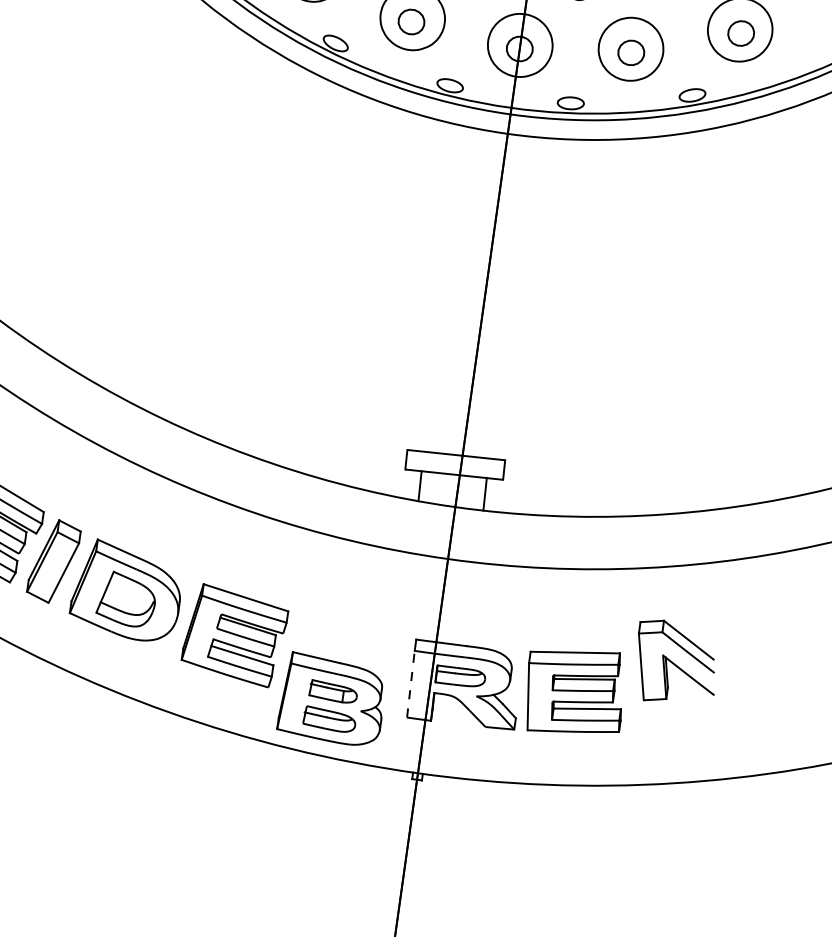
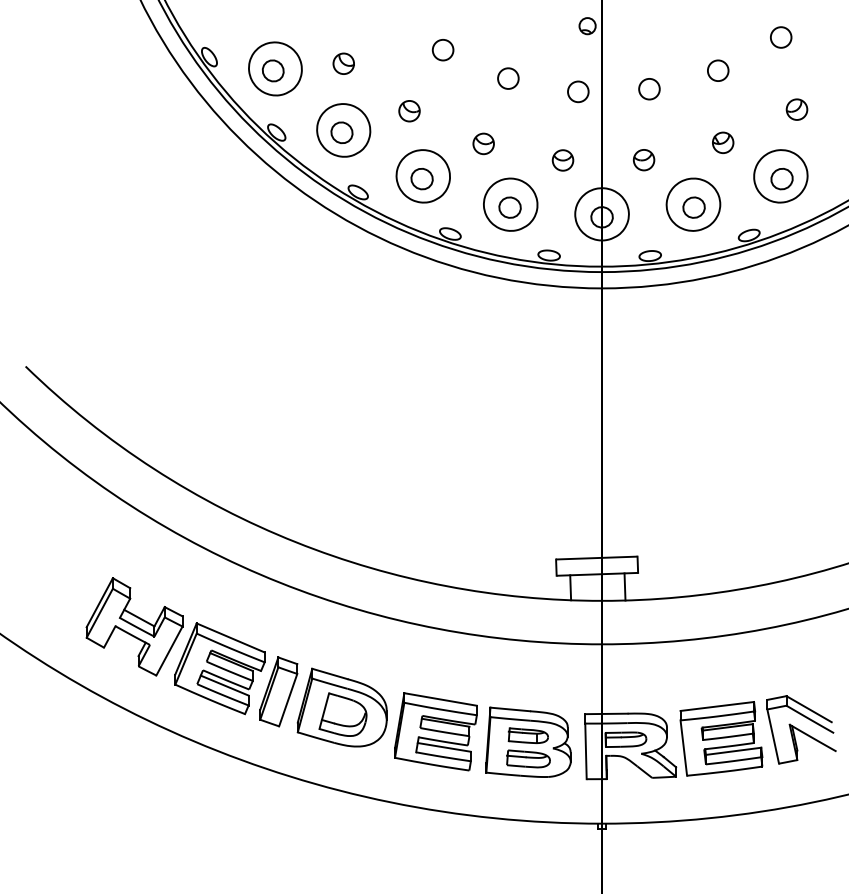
part: (676, 663) -> (801, 729), moved
line: (410, 684) -> (585, 751), dashed -> solid
part: (332, 698) -> (528, 741), moved

